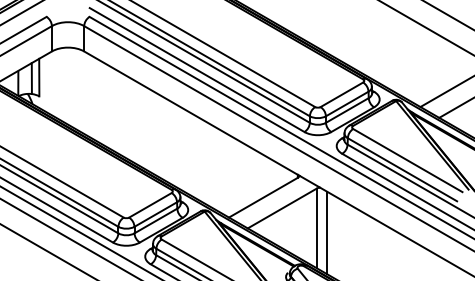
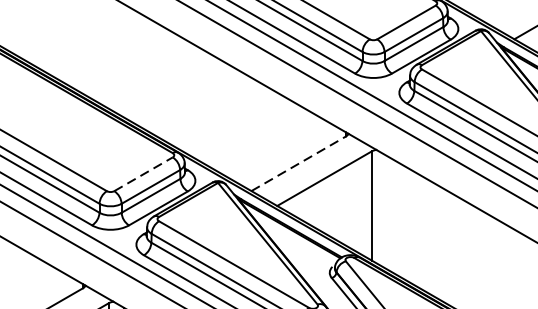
line: (263, 197) -> (298, 163), solid -> dashed
line: (150, 205) -> (143, 174), solid -> dashed
line: (327, 232) -> (386, 211), removed

